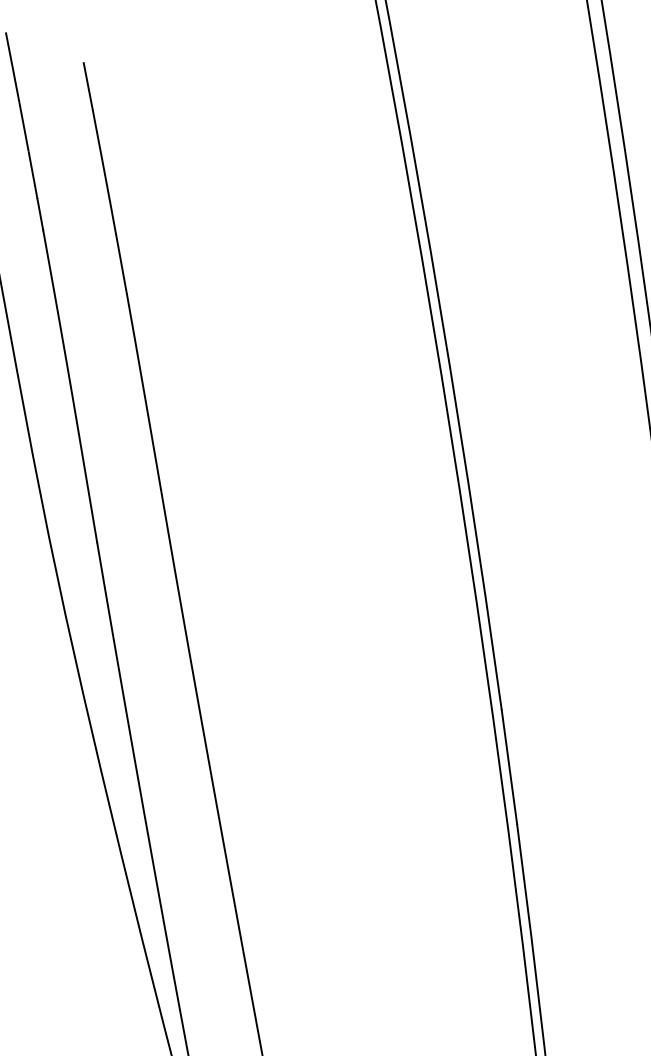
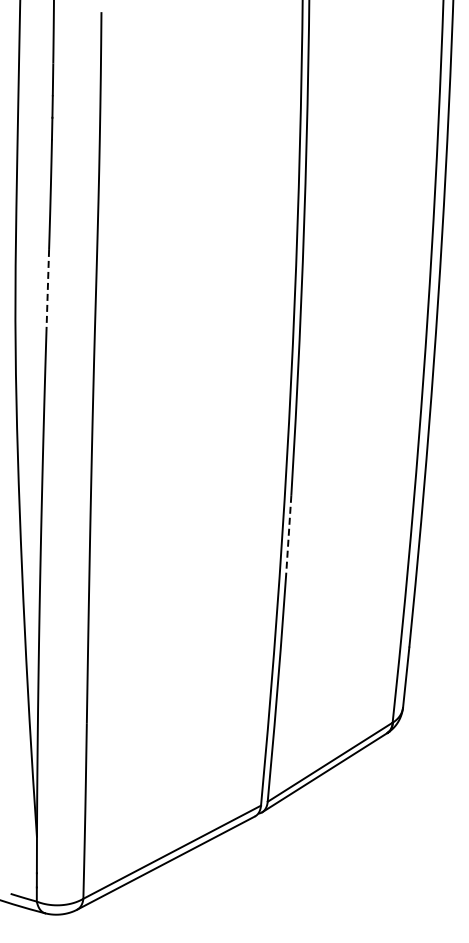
line: (86, 483) -> (47, 290), solid -> dashed
line: (509, 767) -> (288, 534), solid -> dashed

